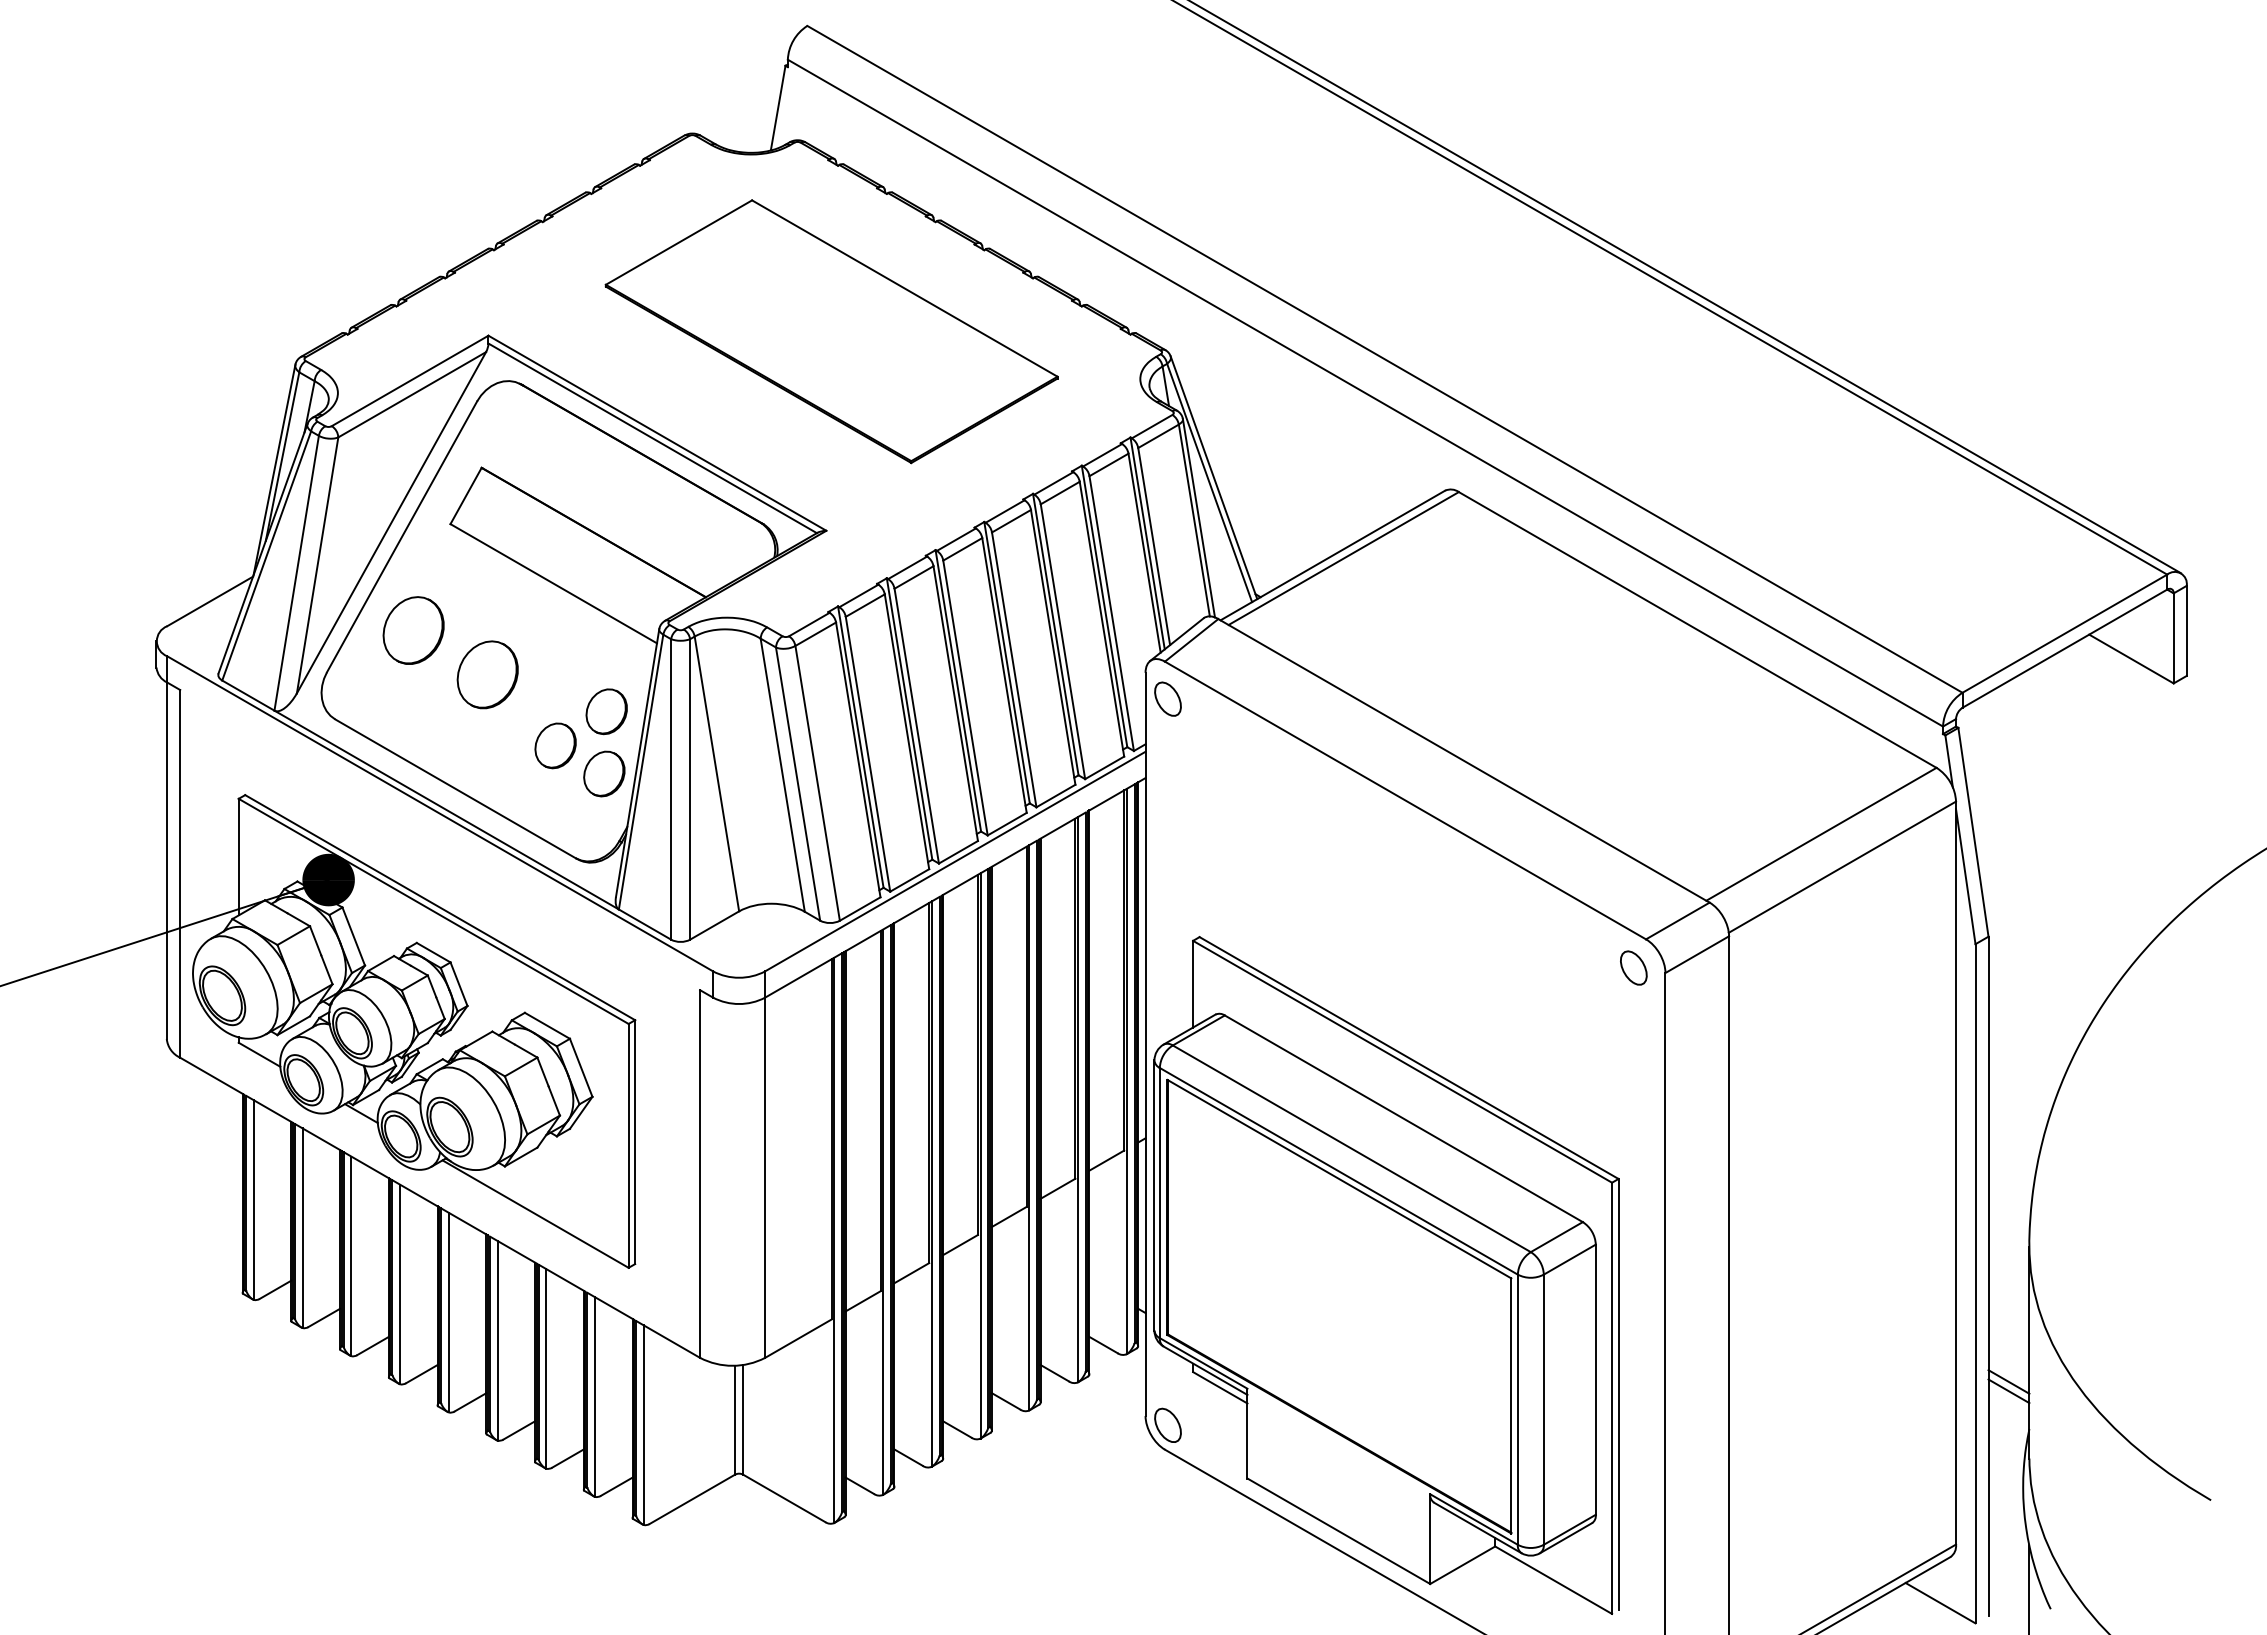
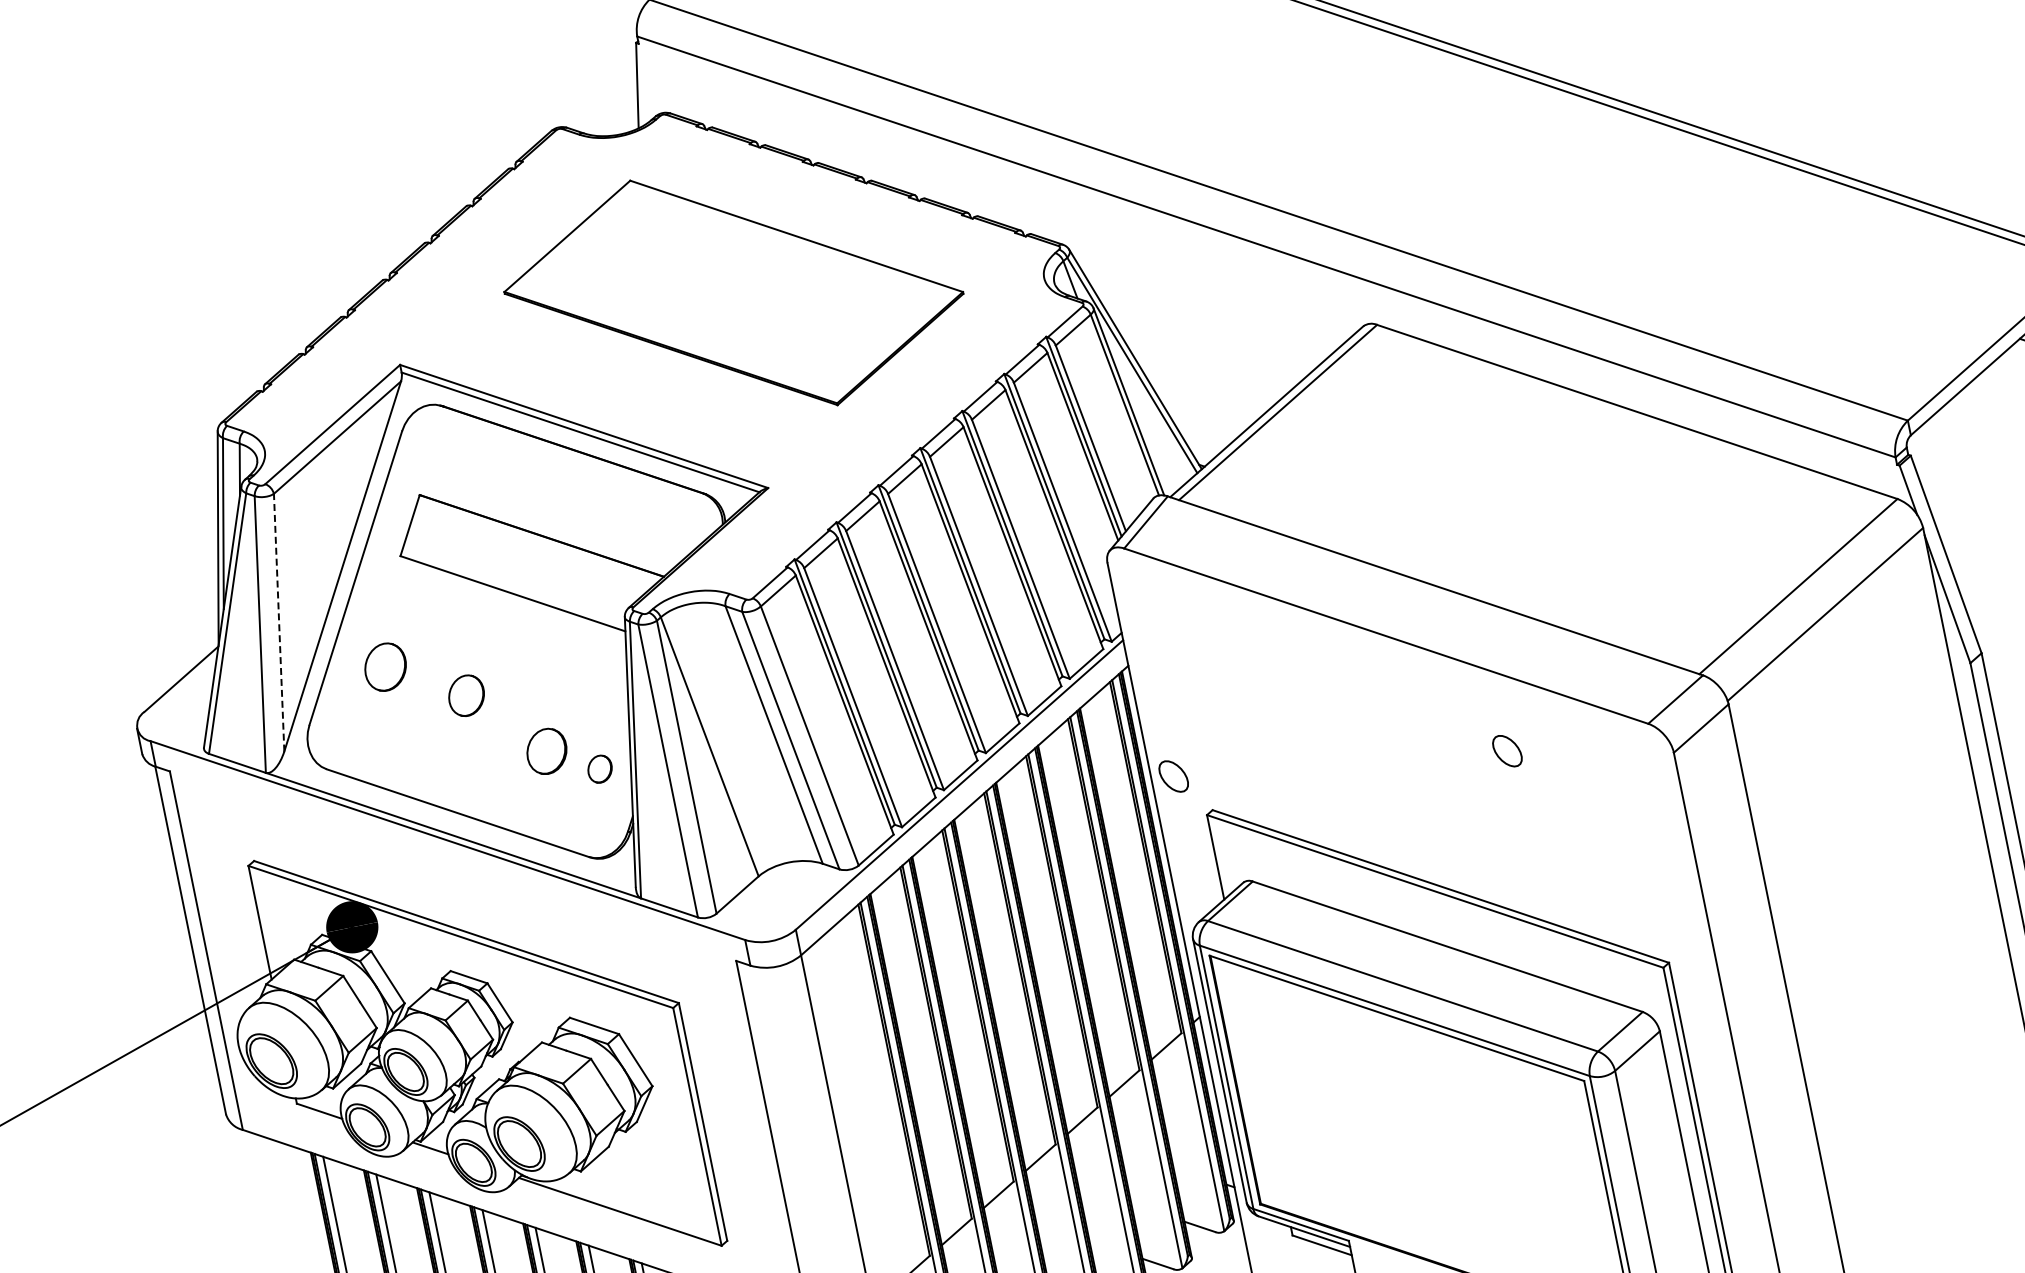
line: (317, 565) -> (279, 622), solid -> dashed
part: (413, 630) -> (385, 667), size x0.7
part: (487, 674) -> (466, 695), size x0.6
part: (1167, 698) -> (1173, 775), moved
part: (606, 711) -> (589, 707), removed
part: (604, 773) -> (600, 768), size x0.6
part: (1633, 967) -> (1507, 750), moved

